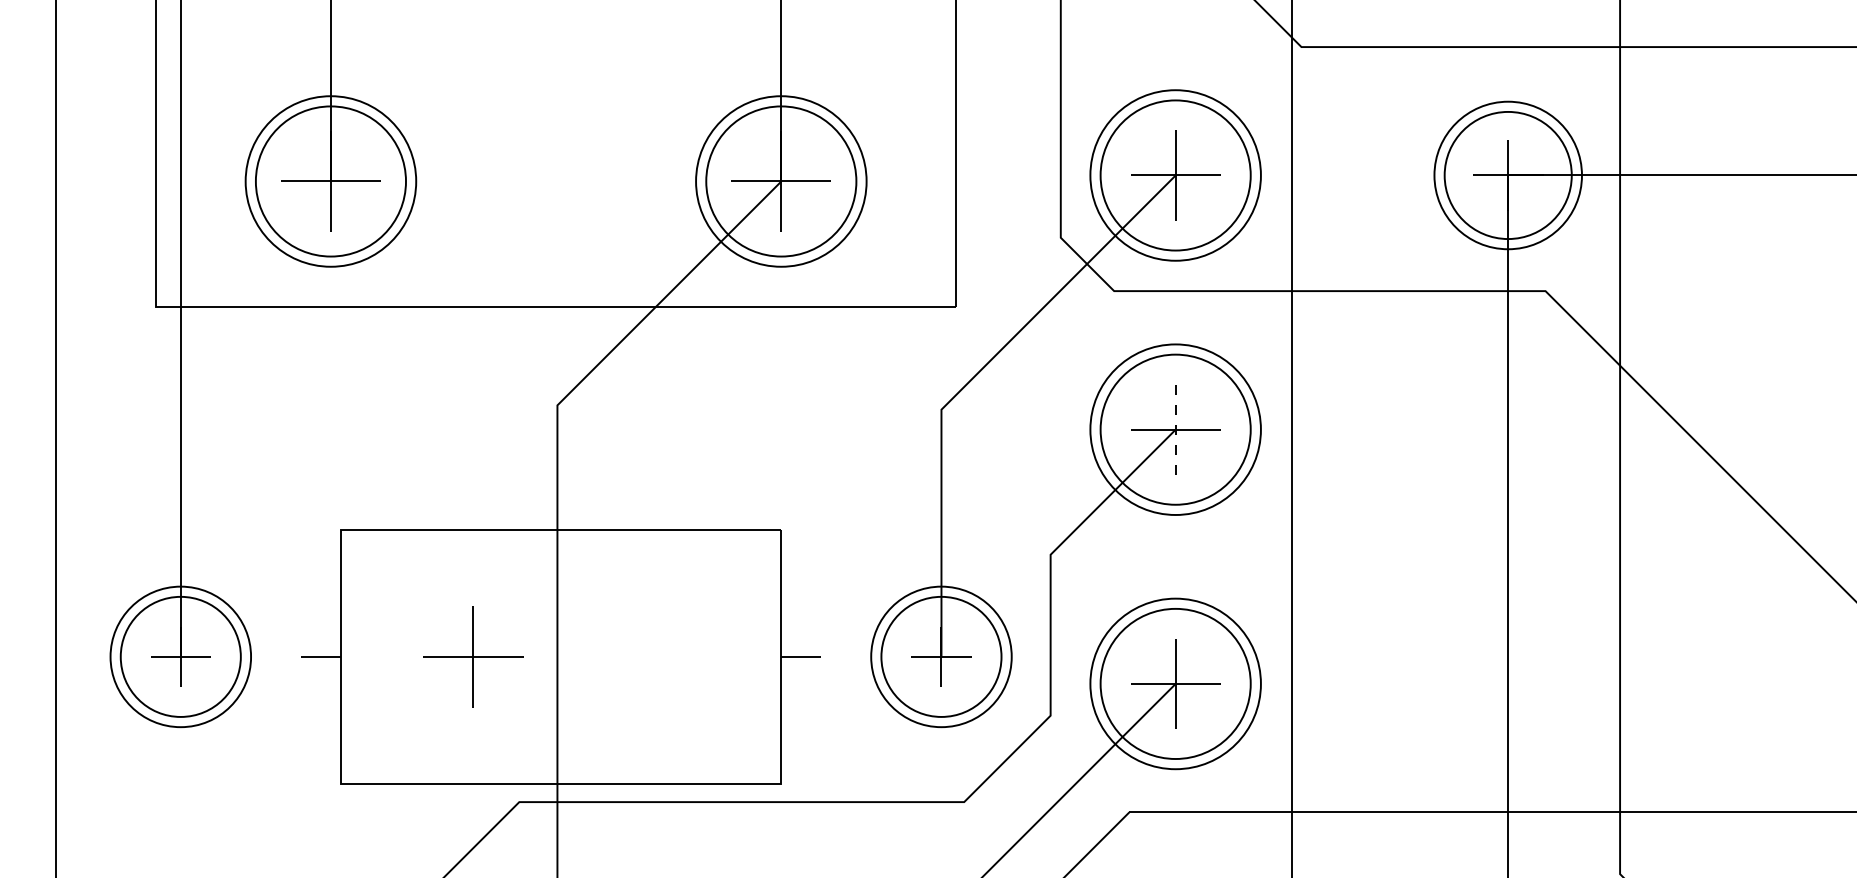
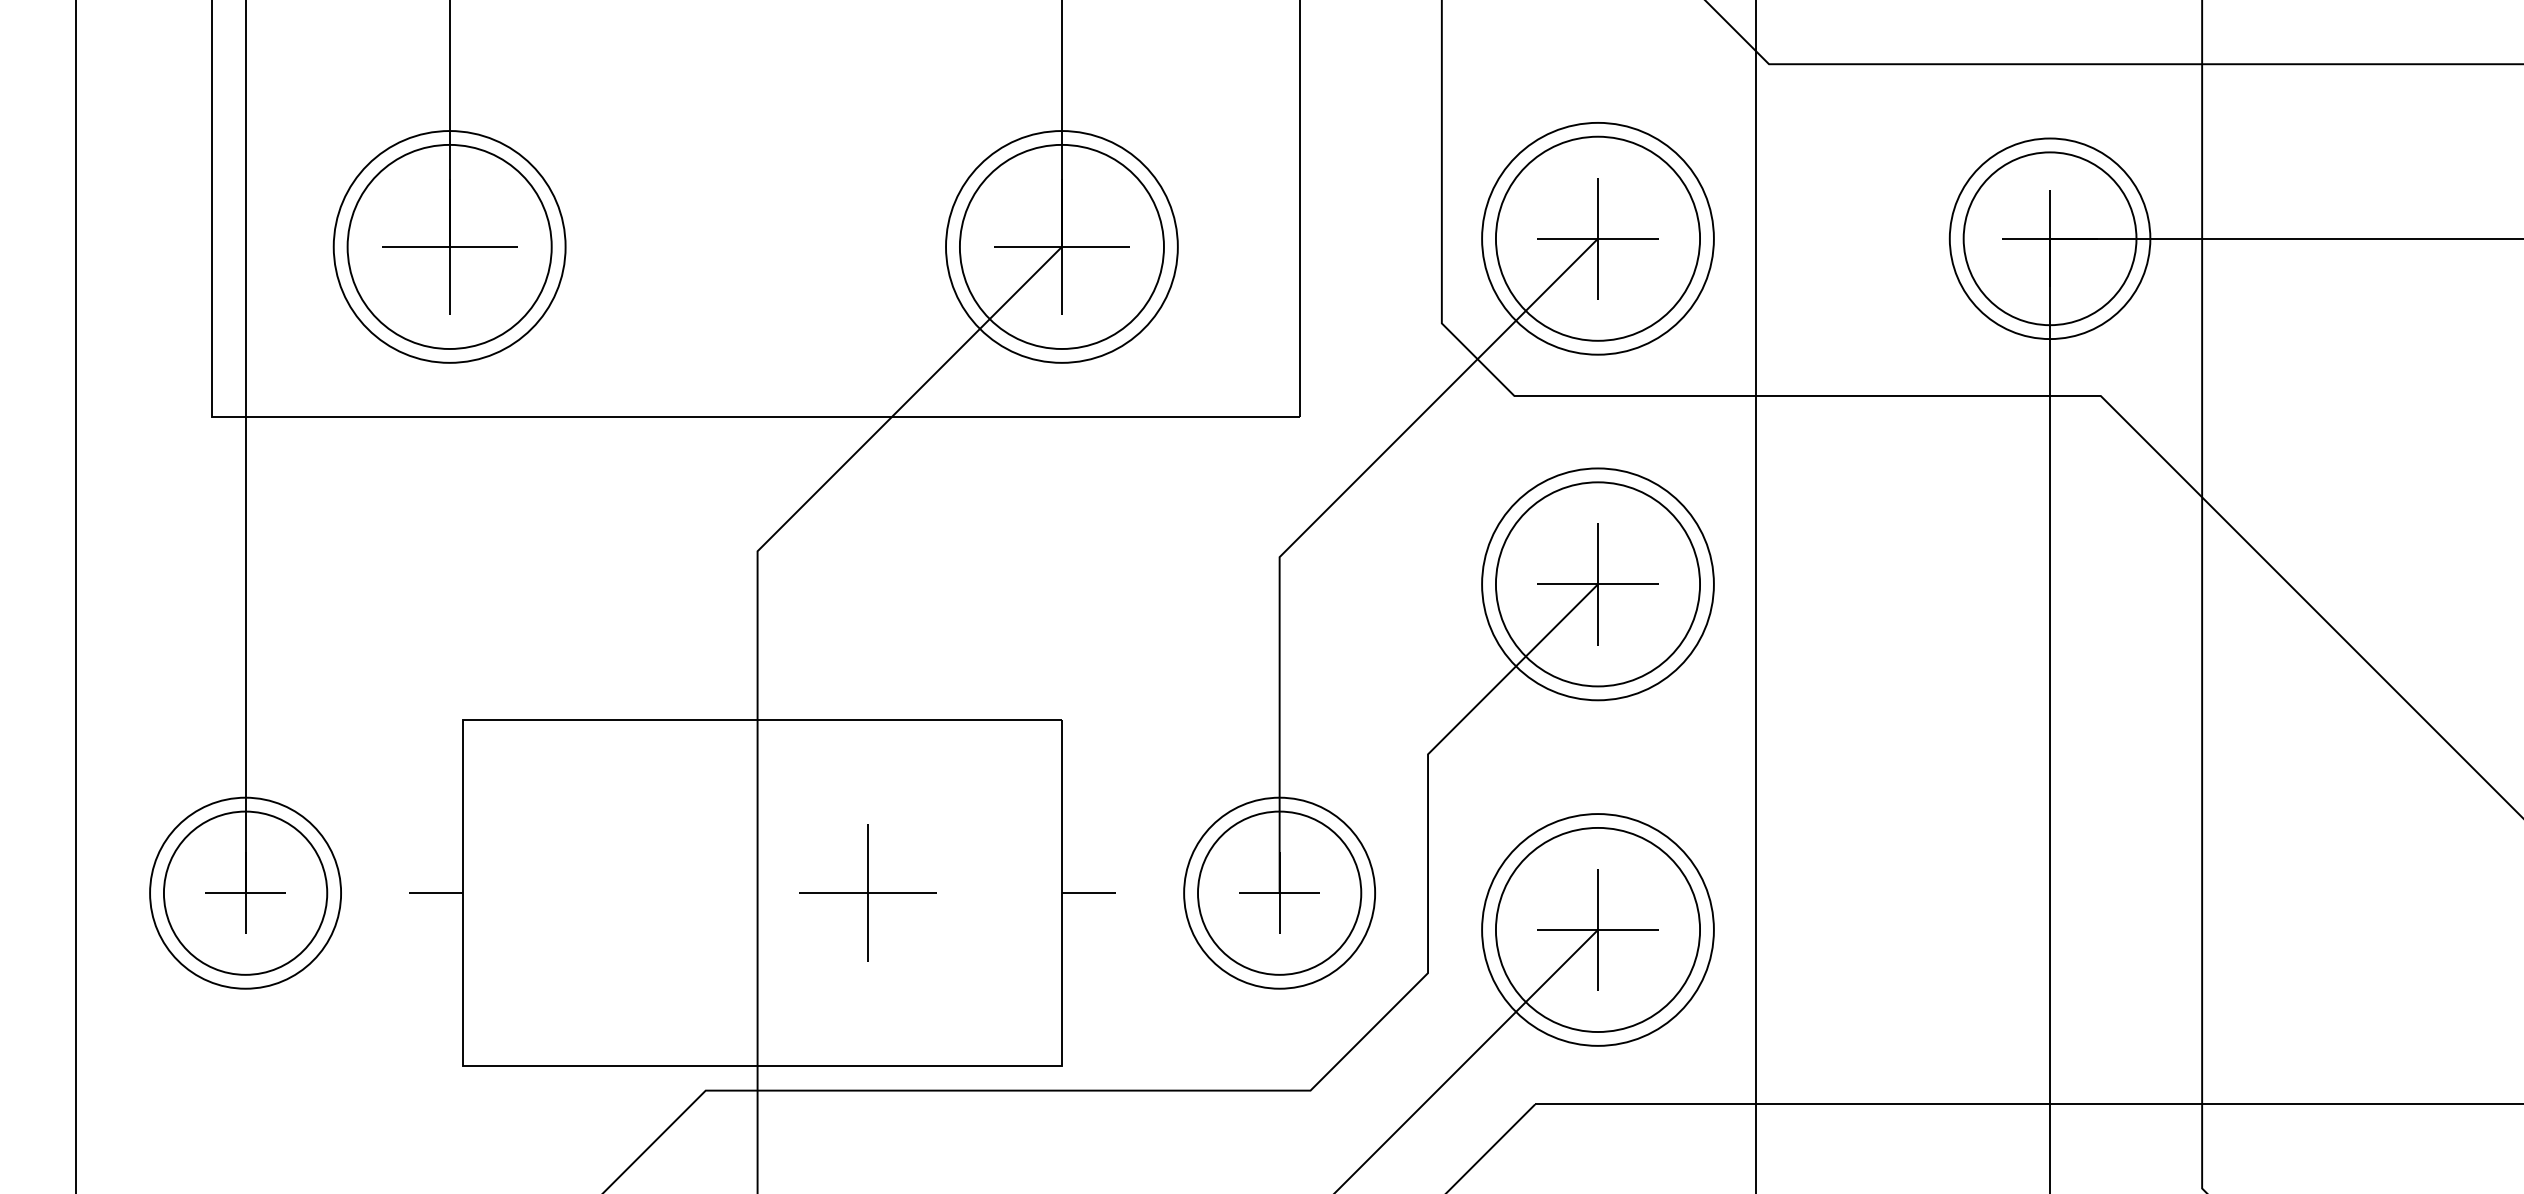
line: (1175, 429) -> (1597, 584), dashed -> solid
part: (473, 656) -> (867, 892), moved

